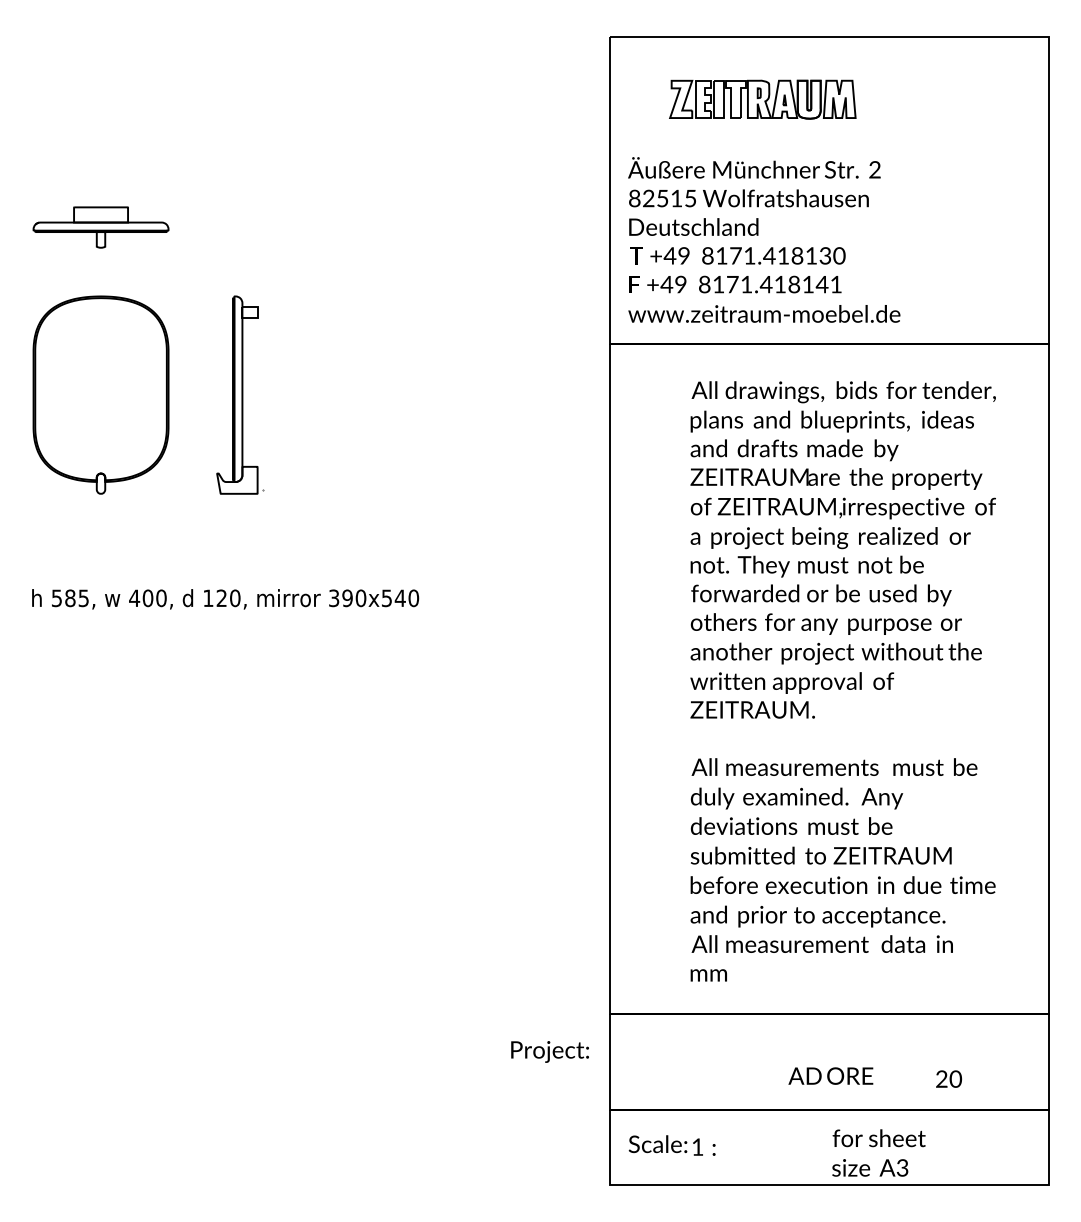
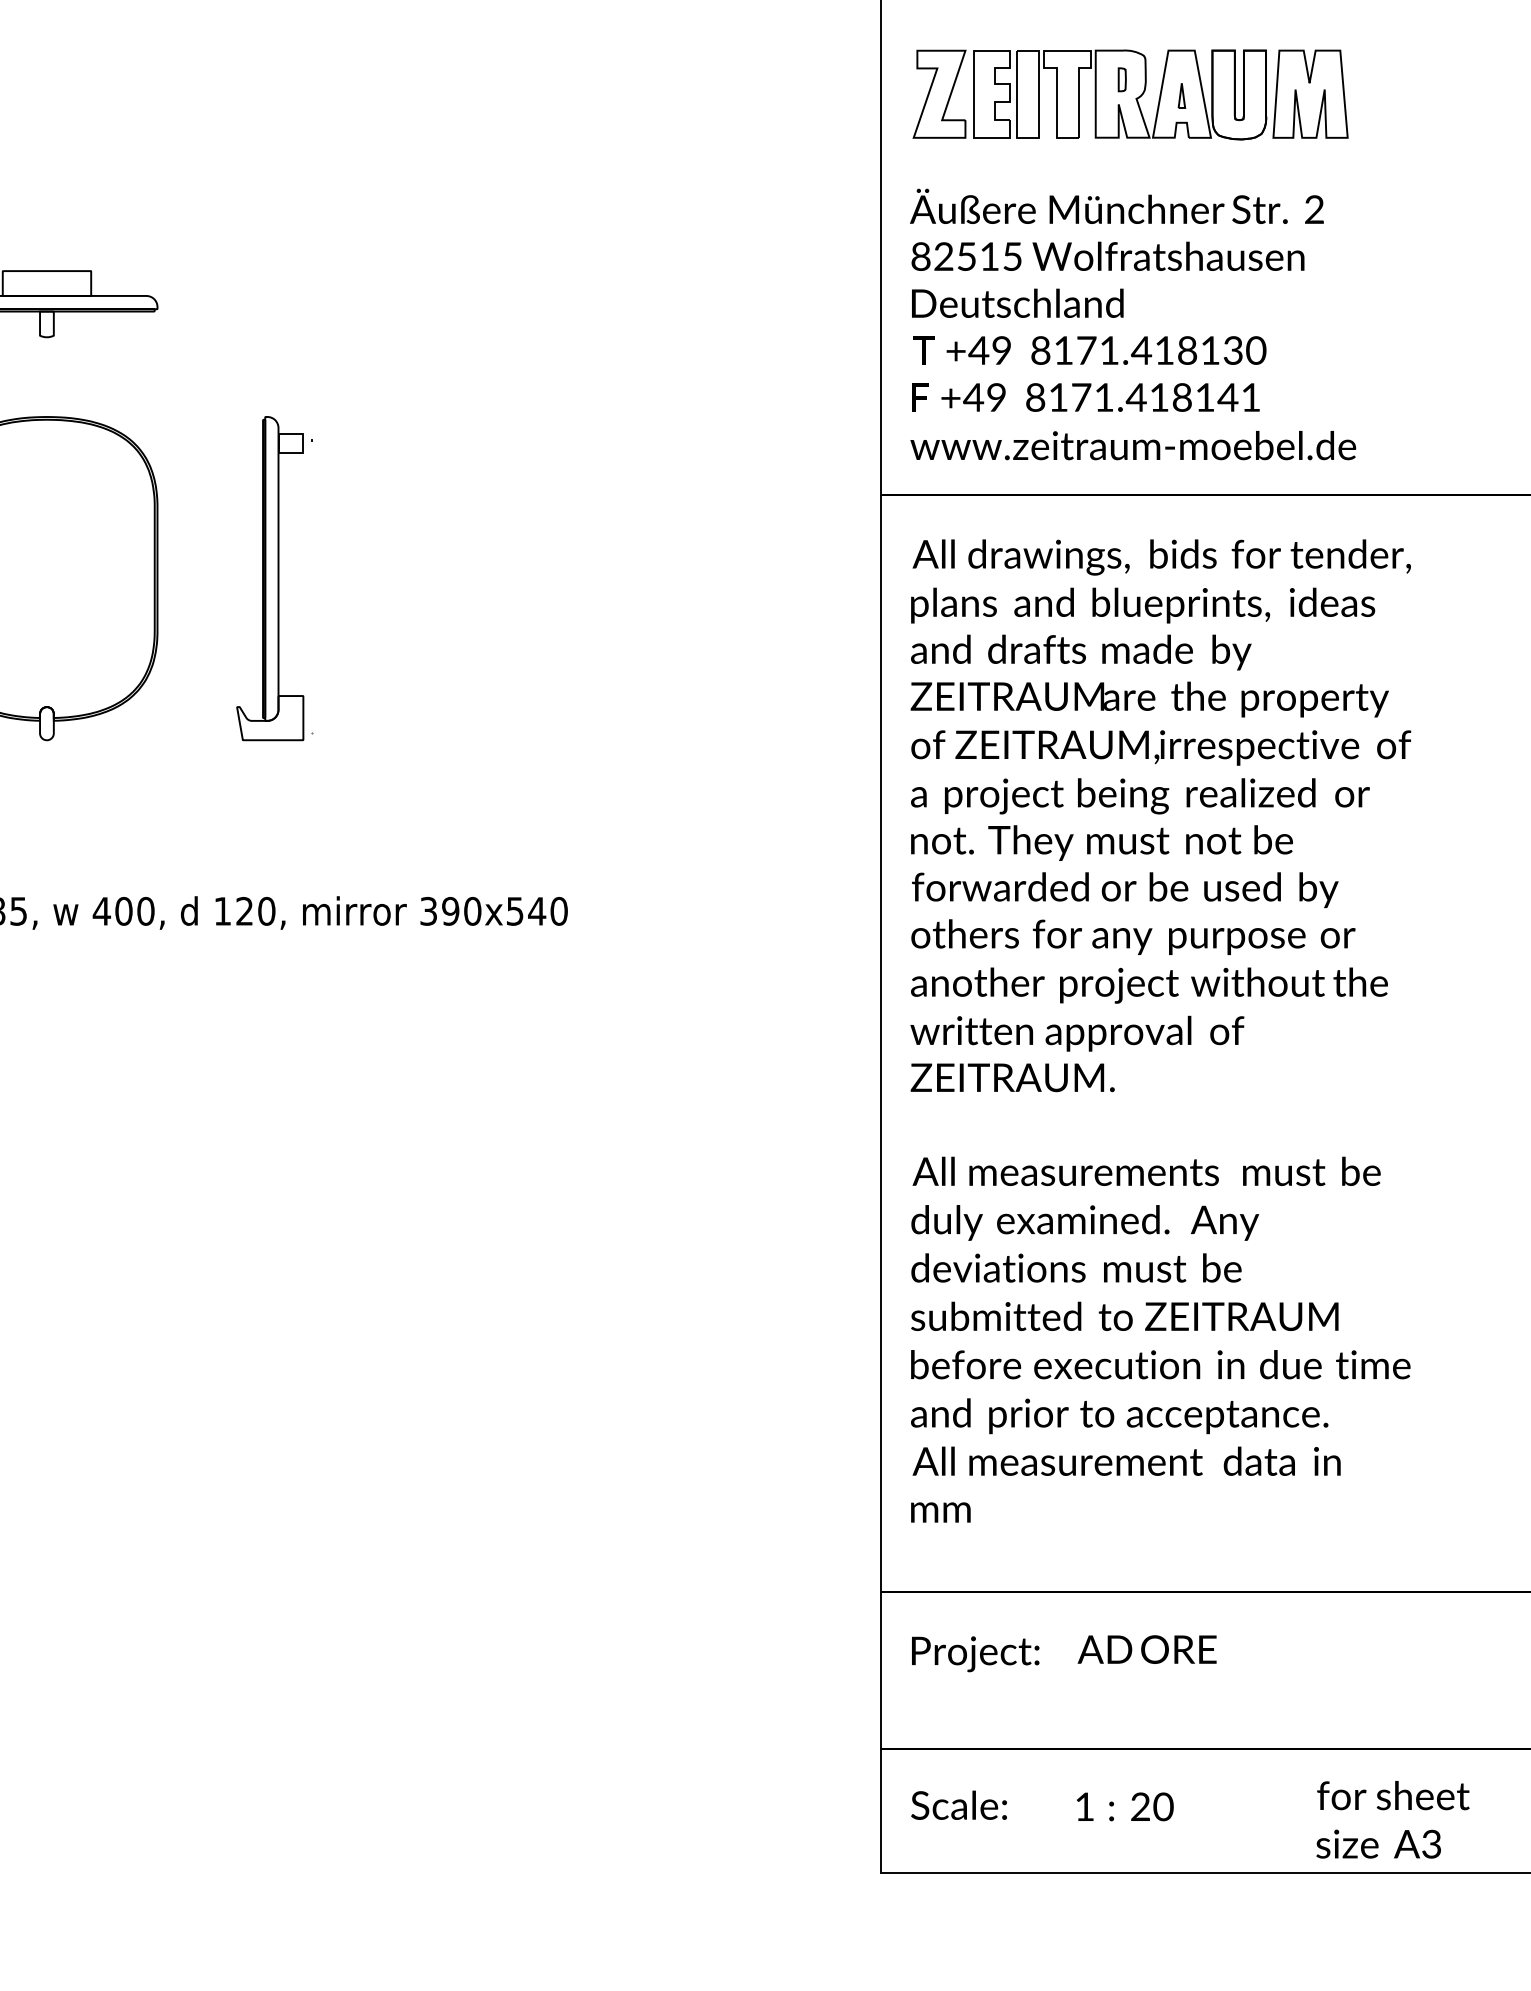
part: (762, 99) -> (1130, 94), size x1.43
text: (842, 681) -> (1159, 1031), moved
text: (549, 1051) -> (974, 1653), moved
text: (830, 1075) -> (1146, 1648), moved
text: (948, 1078) -> (1151, 1805), moved
text: (704, 1146) -> (1095, 1805), moved
text: (878, 1152) -> (1392, 1818), moved

